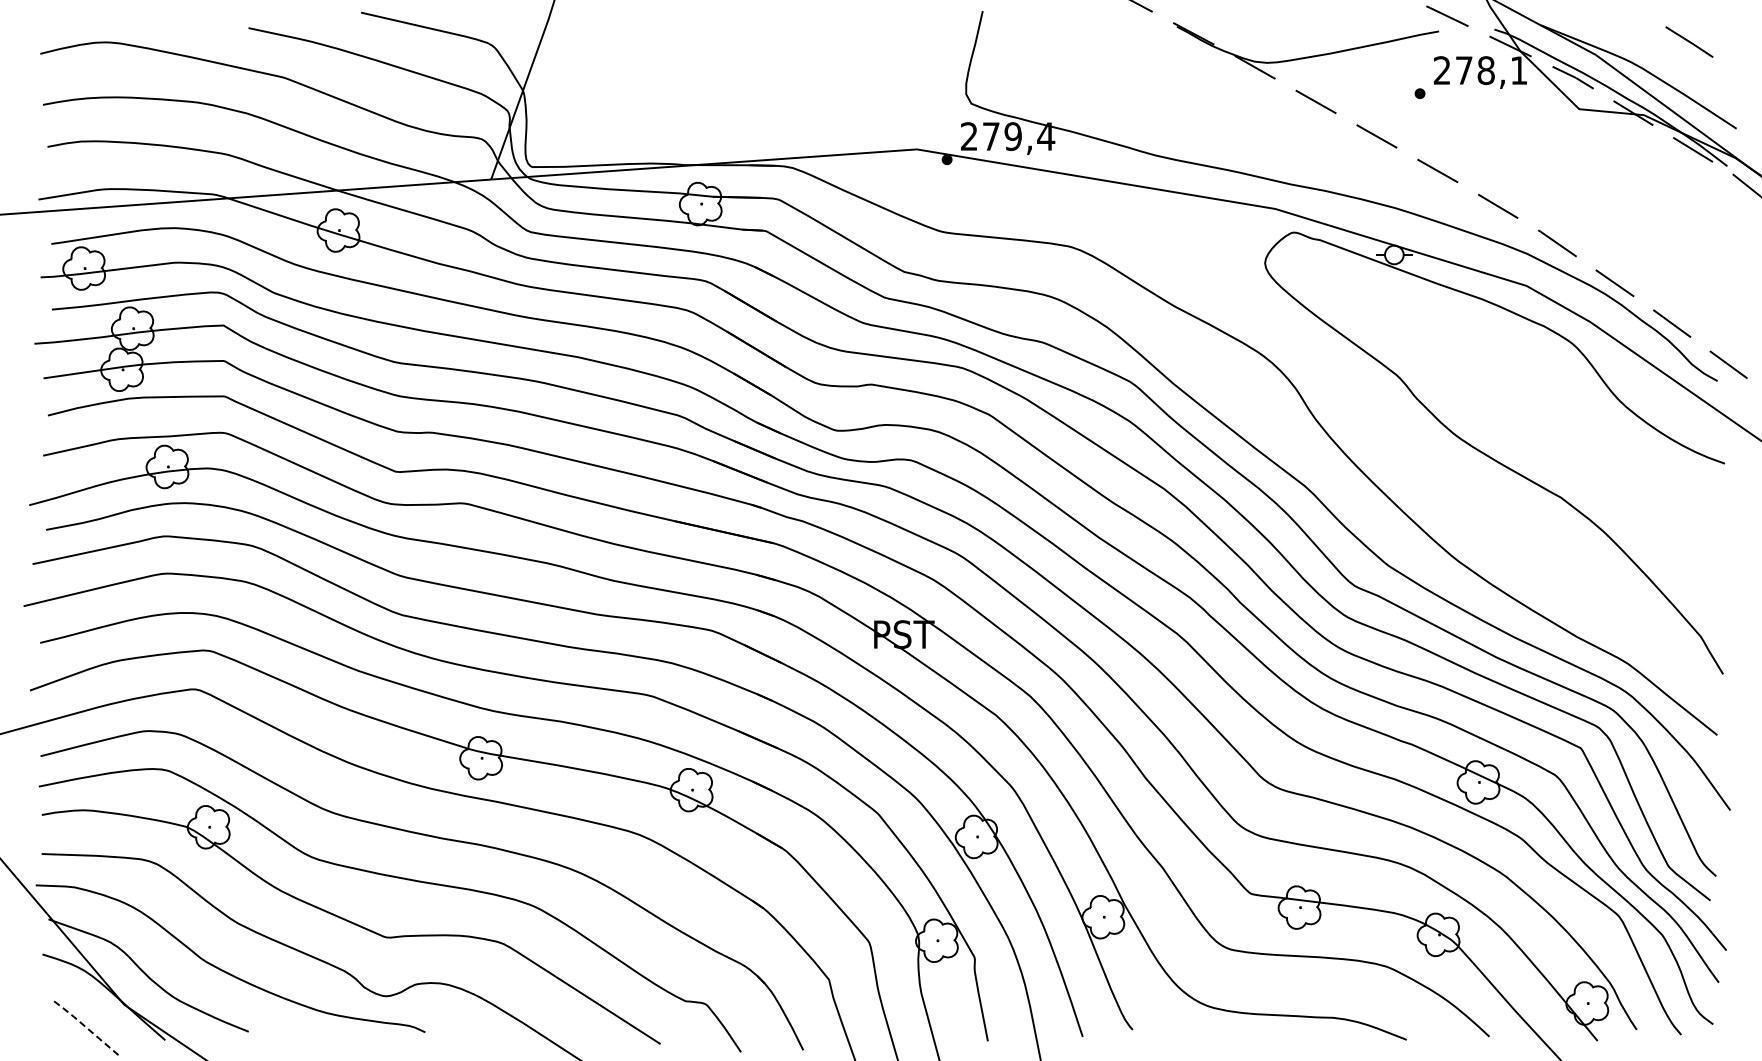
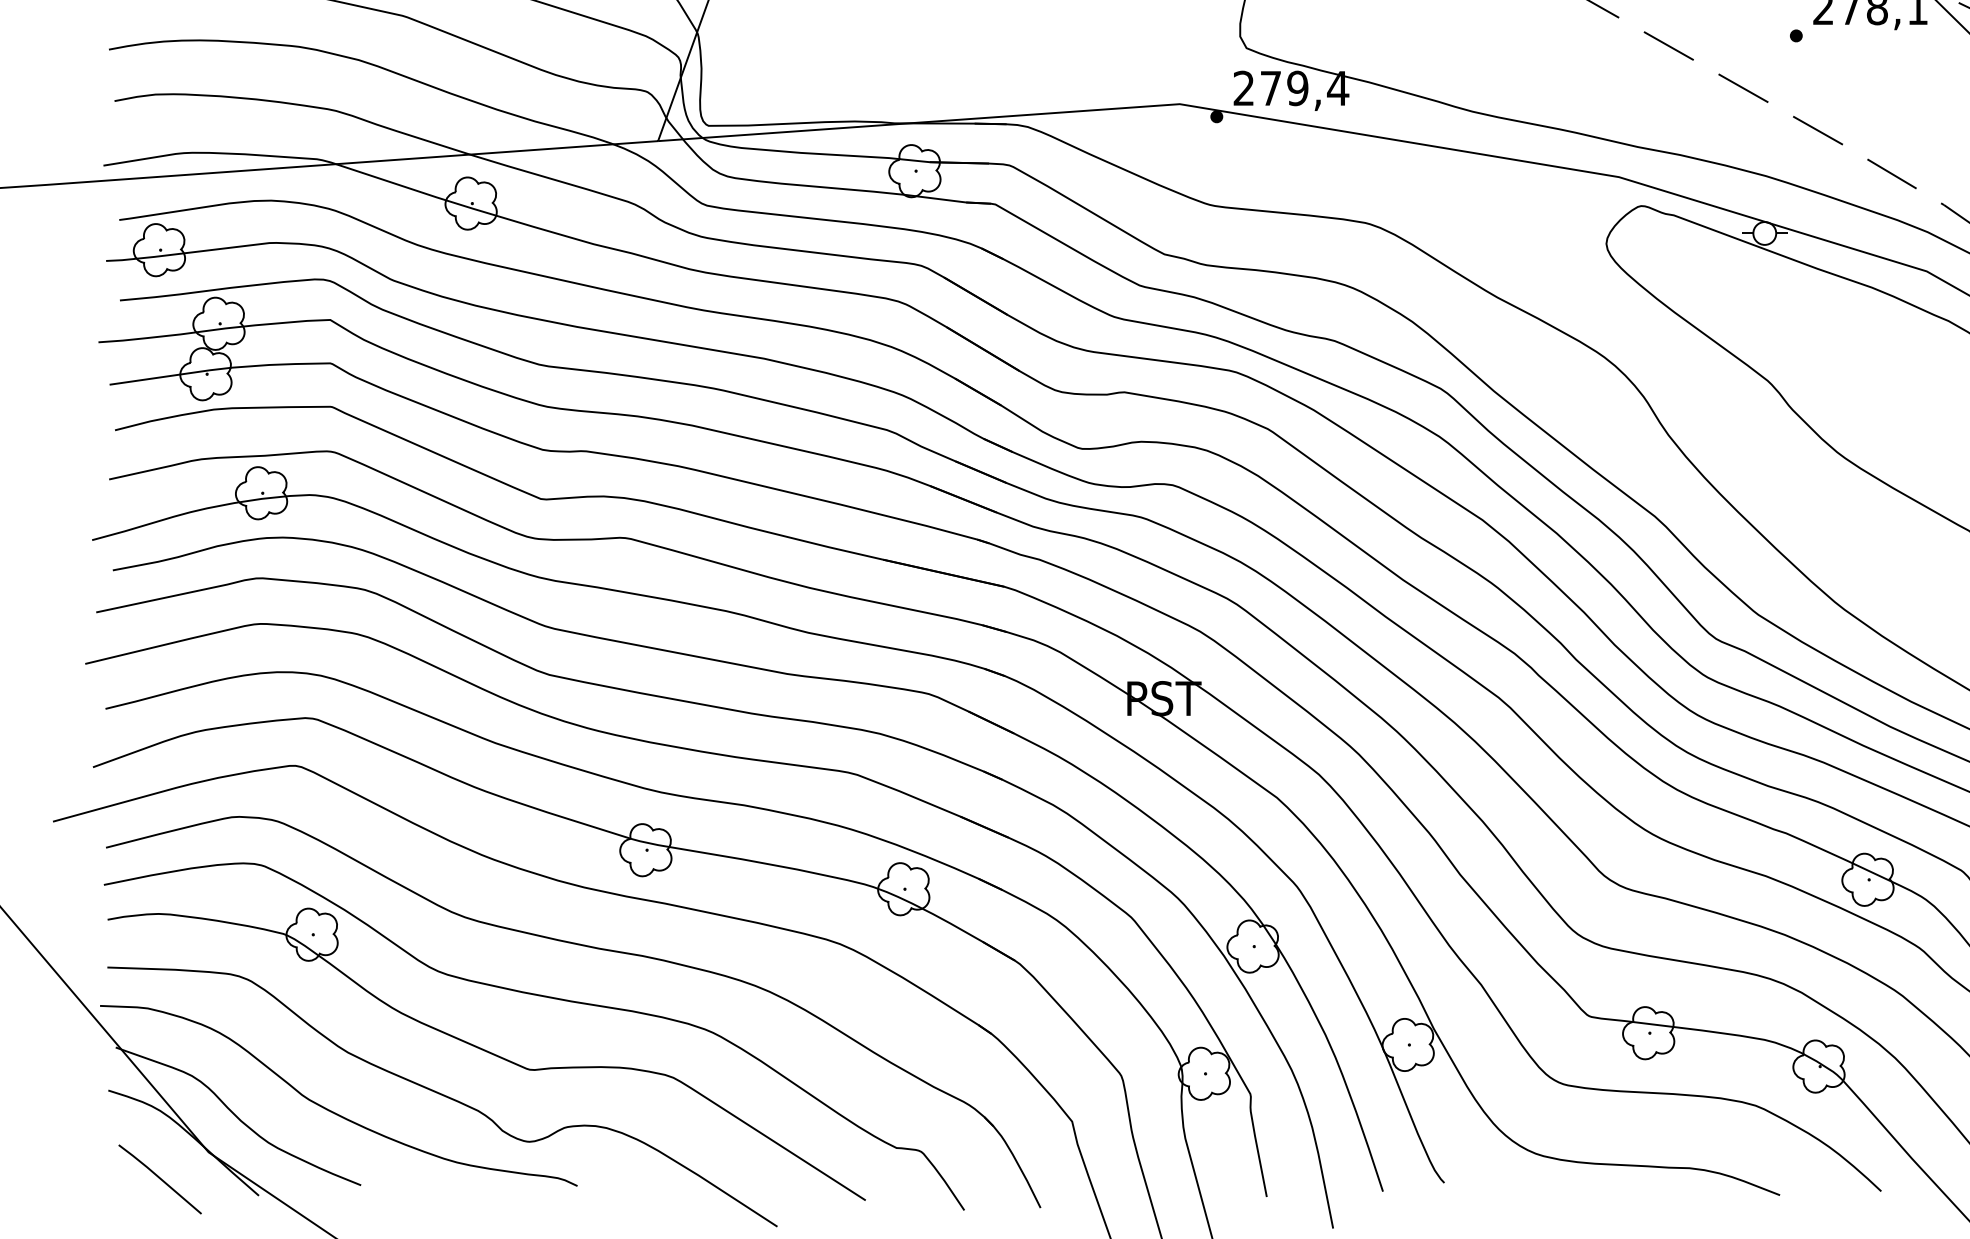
line: (83, 1025) -> (158, 1177), dashed -> solid

